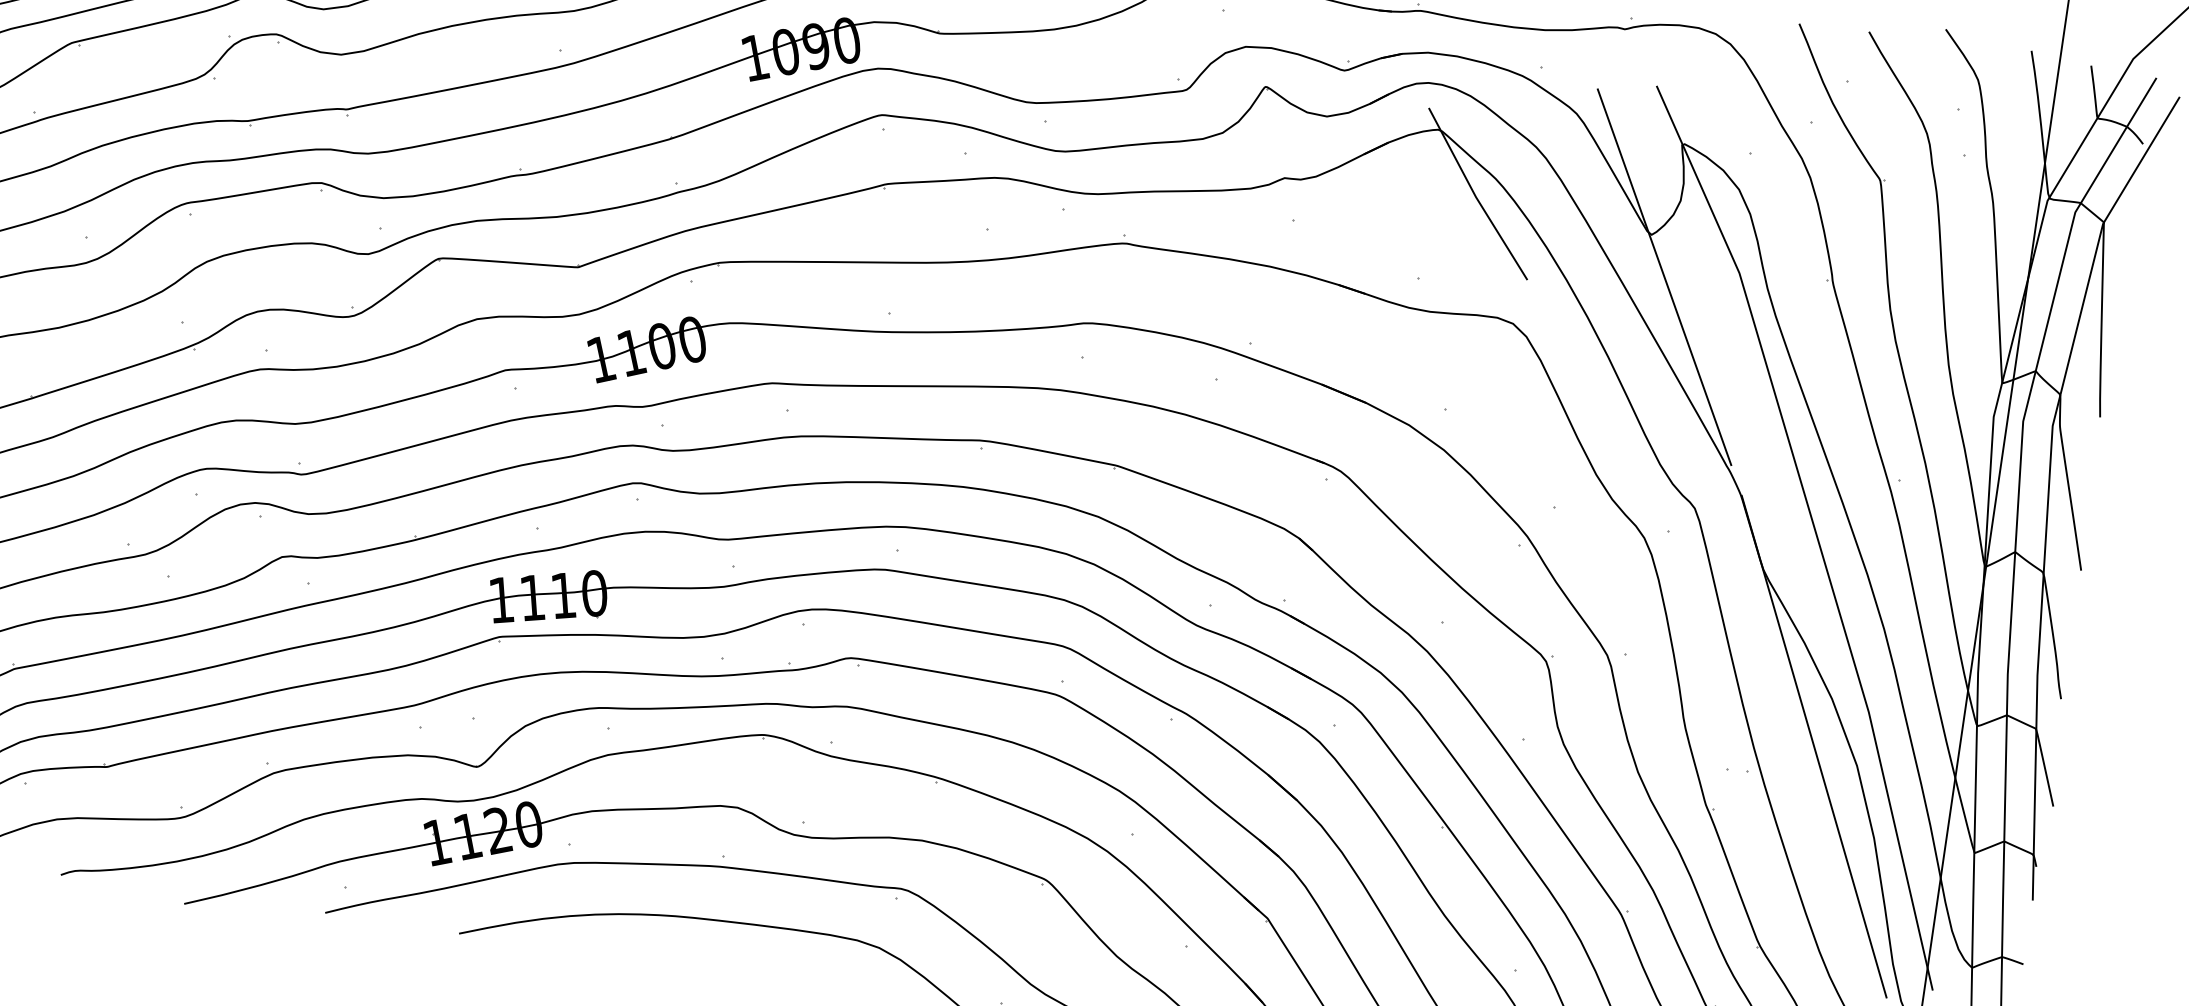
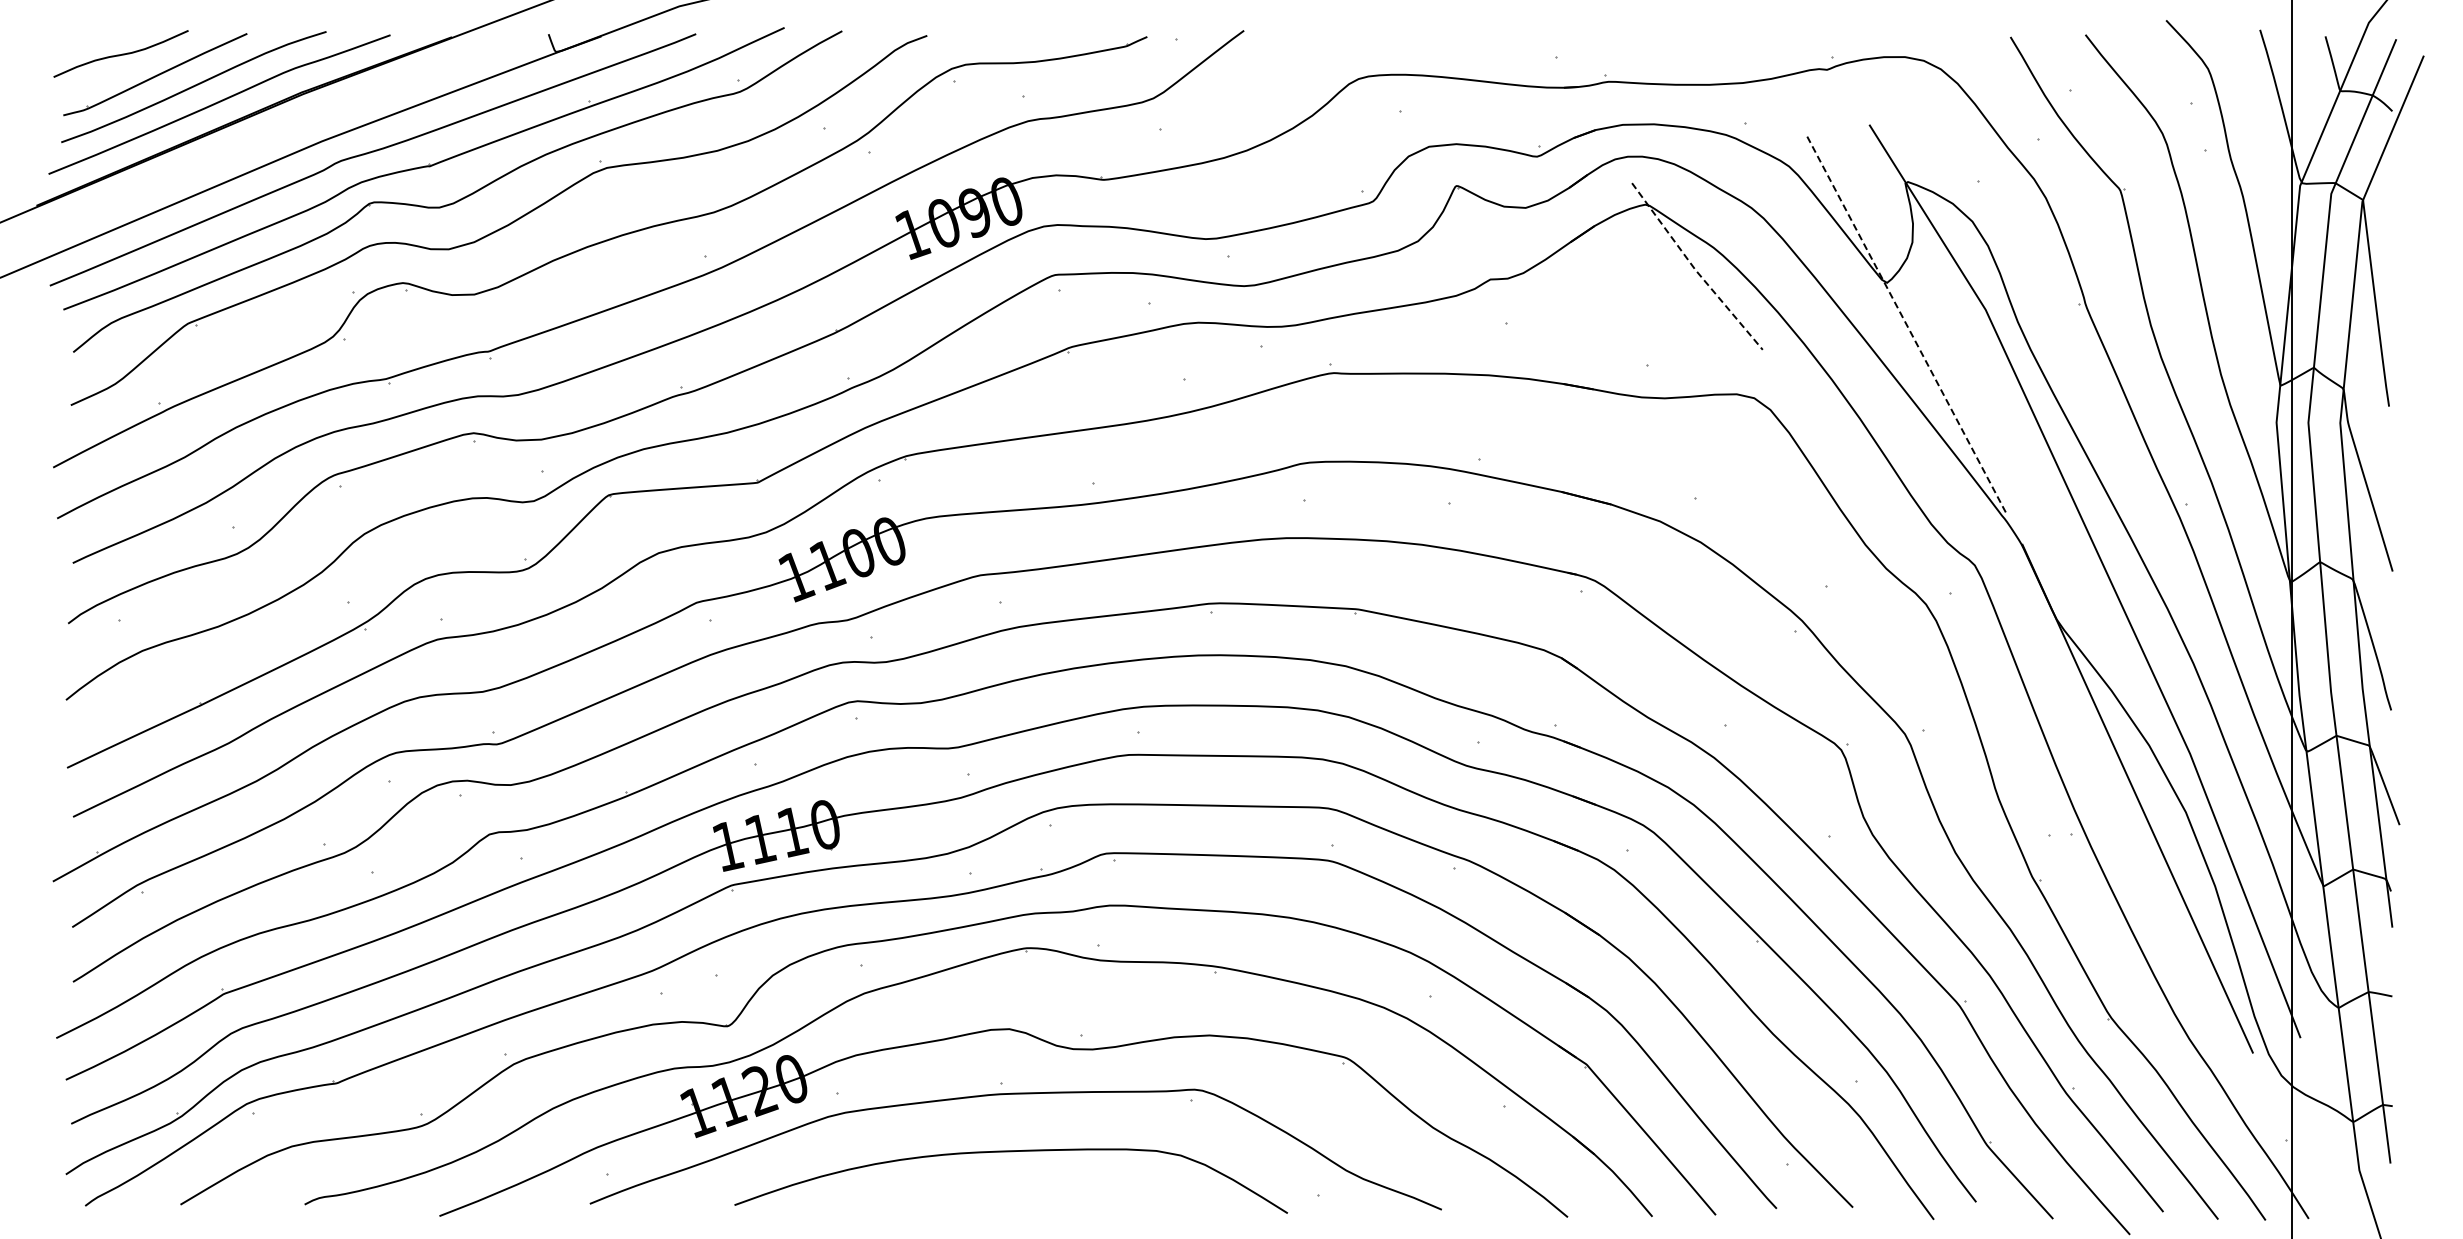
line: (1475, 196) -> (1695, 269), solid -> dashed
line: (1664, 277) -> (1907, 325), solid -> dashed

